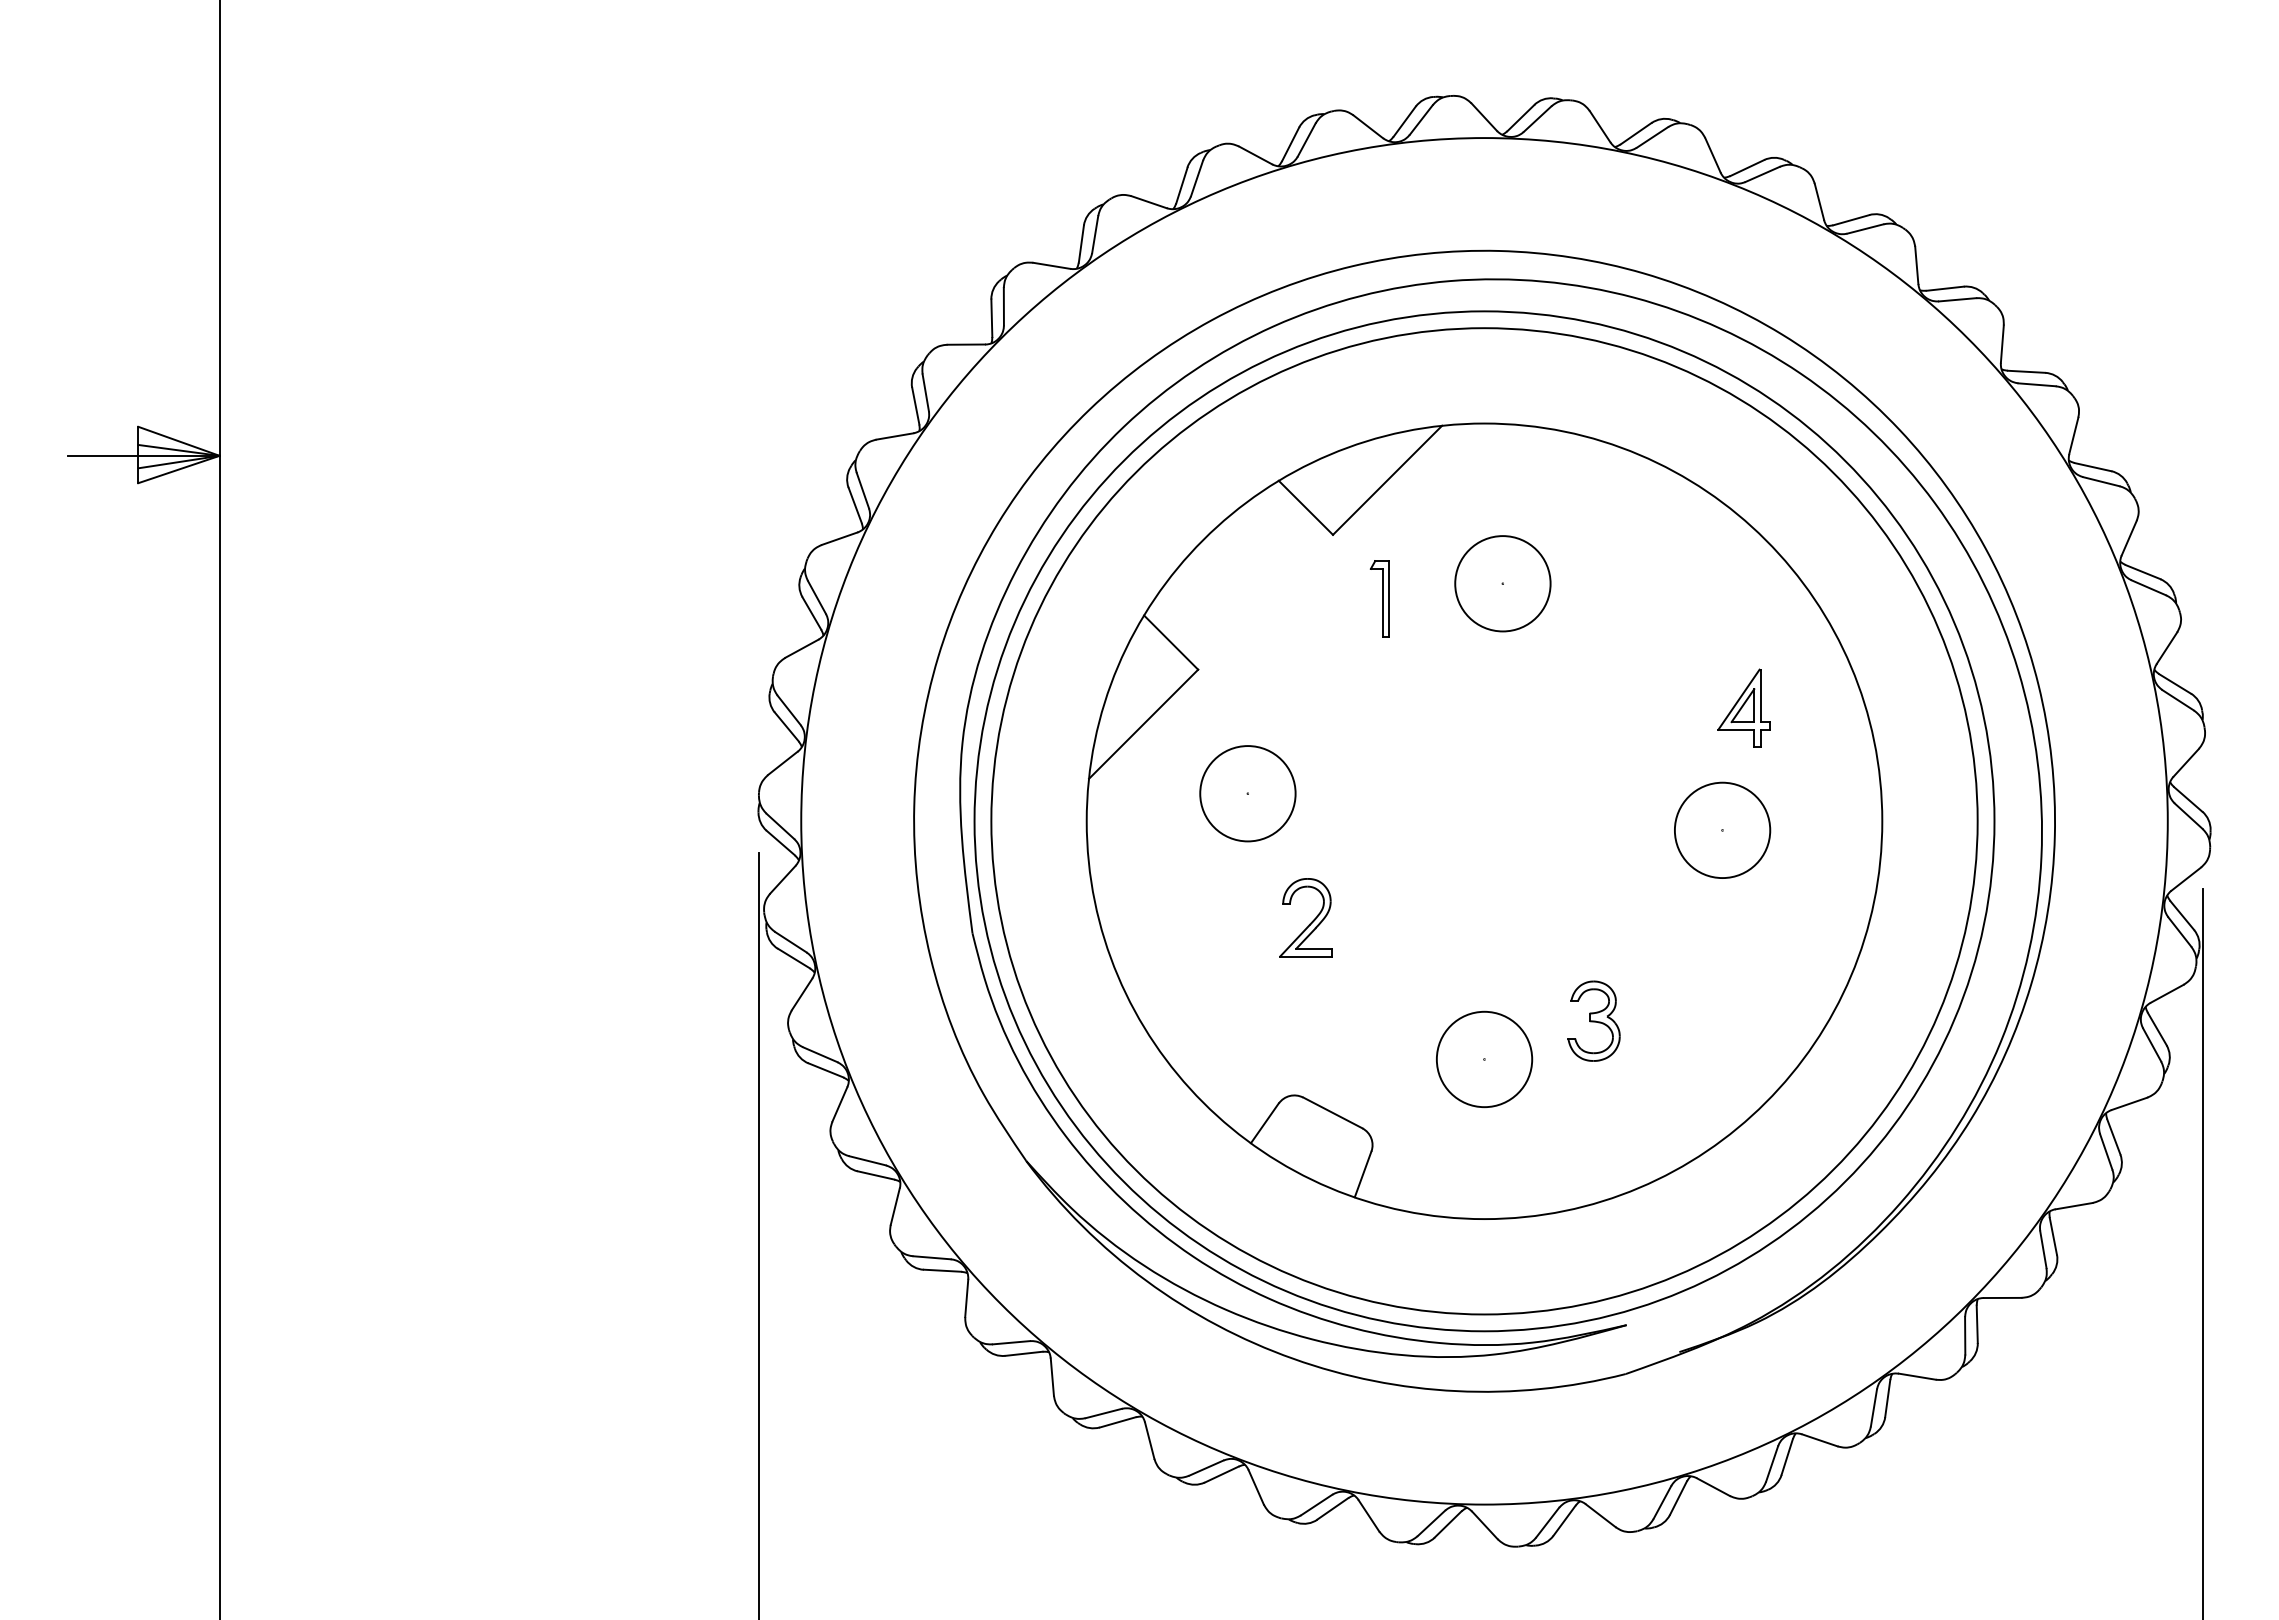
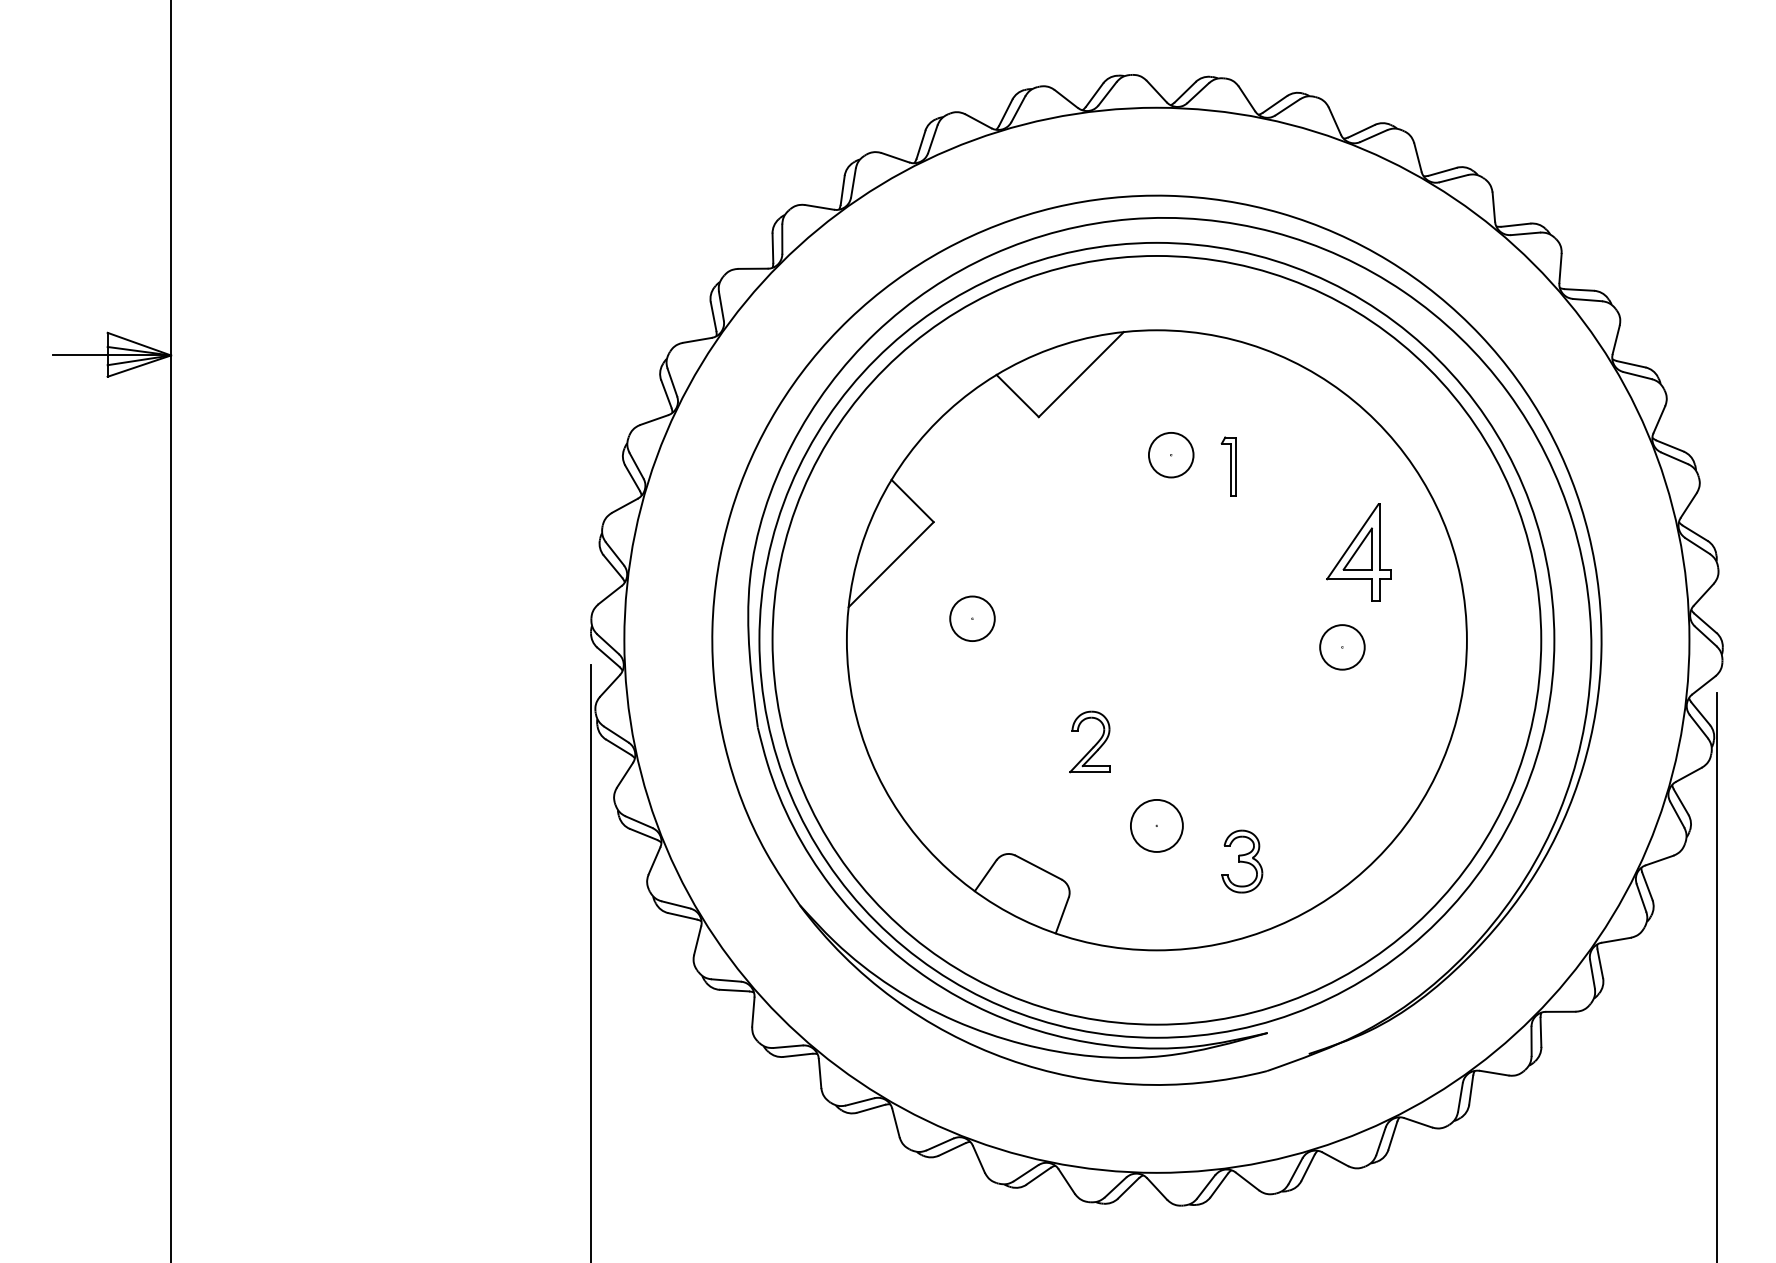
circle: (1502, 583) -> (1170, 454), size x0.6
part: (1379, 598) -> (1228, 466), moved
part: (1743, 707) -> (1358, 551), size x1.6
circle: (1247, 793) -> (972, 618), size x0.6
circle: (1722, 830) -> (1342, 647), size x0.6
part: (1310, 922) -> (1093, 745), moved
part: (1593, 1020) -> (1241, 861), moved
circle: (1484, 1059) -> (1156, 825), size x0.7

